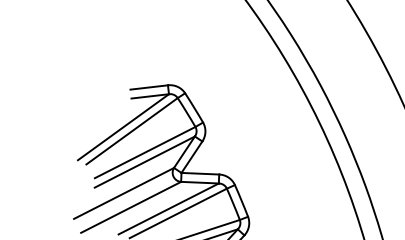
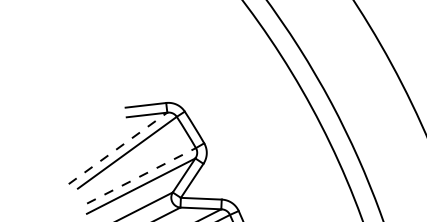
line: (123, 126) -> (118, 147), solid -> dashed
line: (145, 152) -> (141, 175), solid -> dashed

